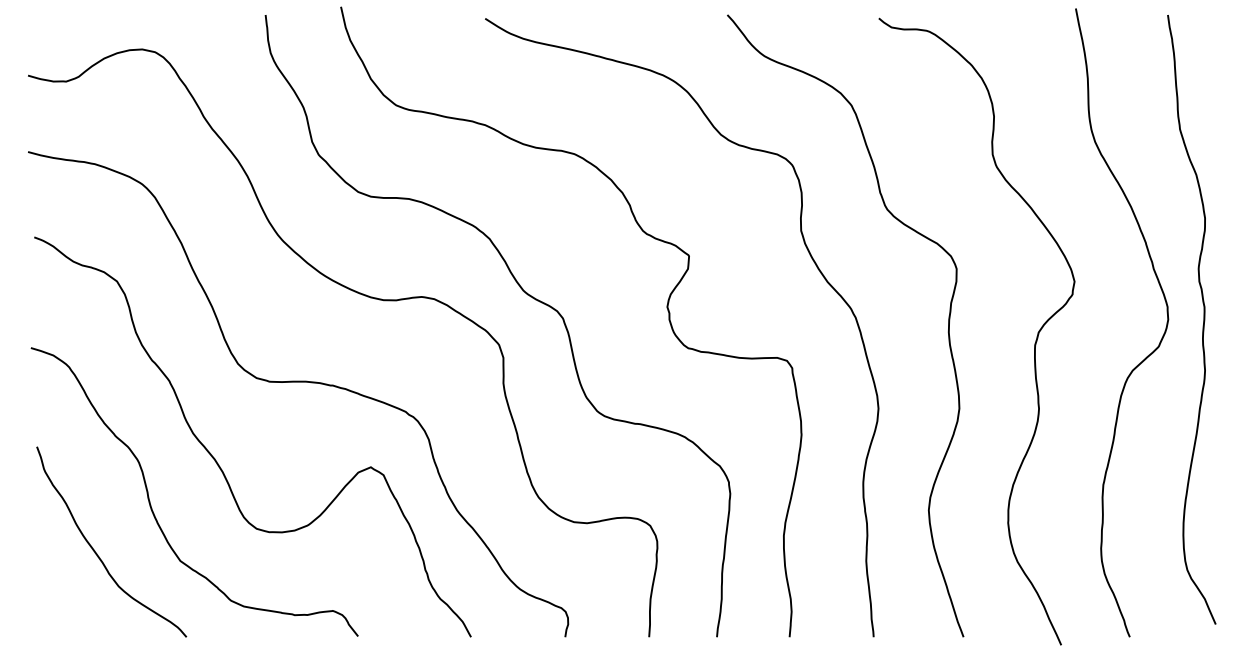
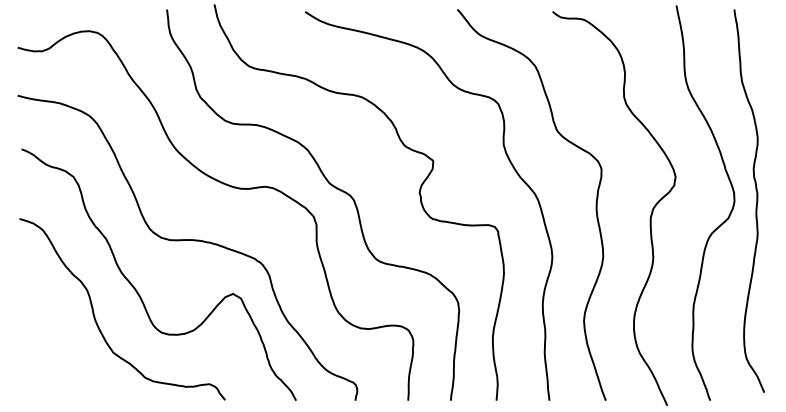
curve: (97, 552) -> (61, 347), removed

